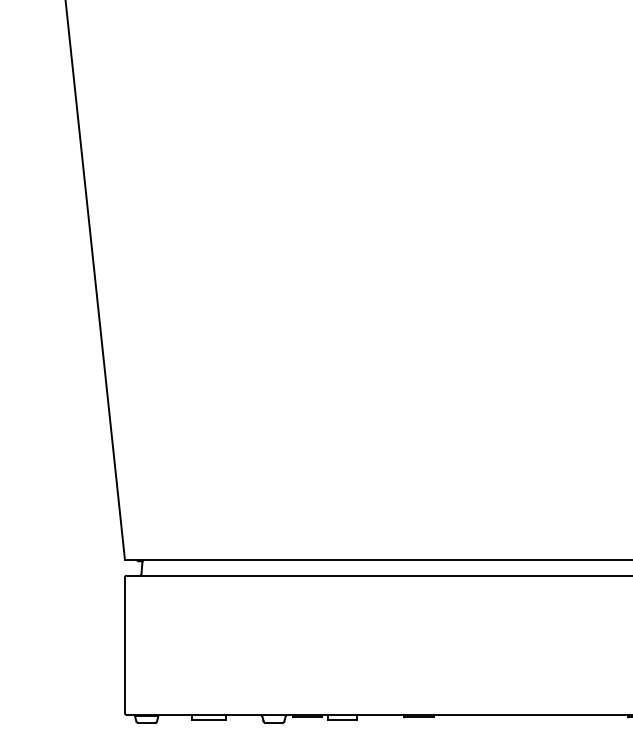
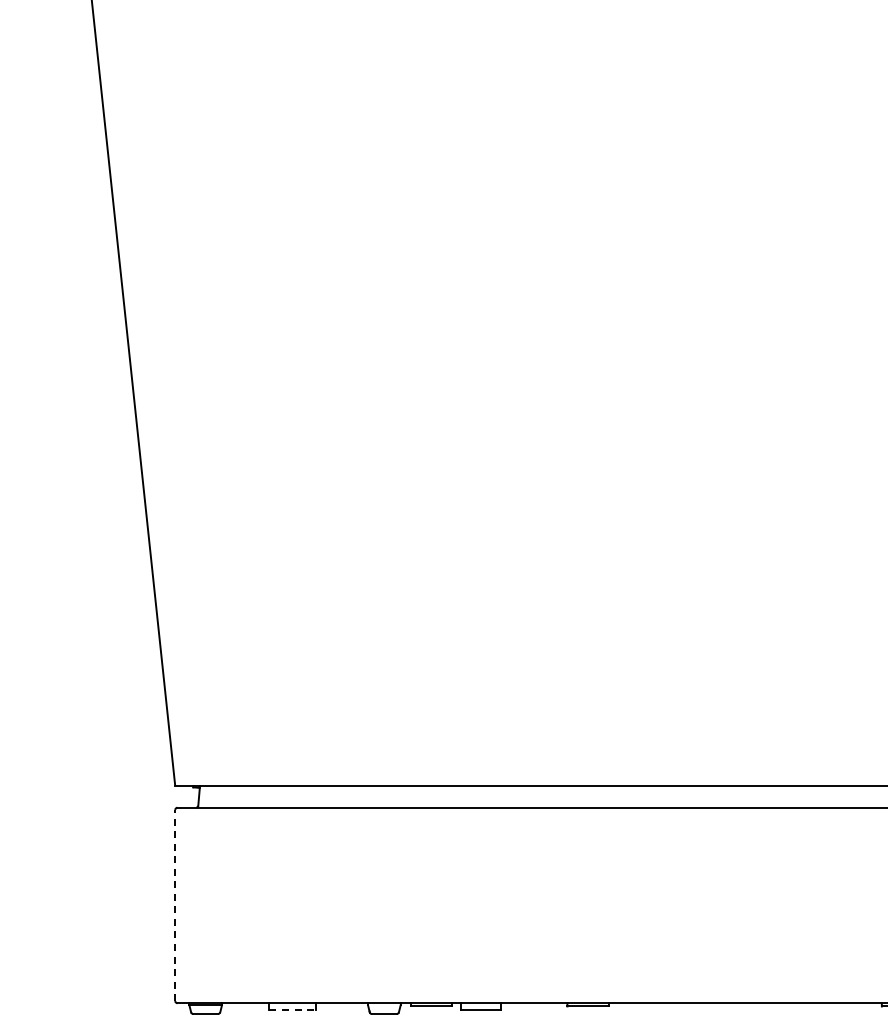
line: (125, 645) -> (175, 905), solid -> dashed
line: (209, 719) -> (293, 1009), solid -> dashed

